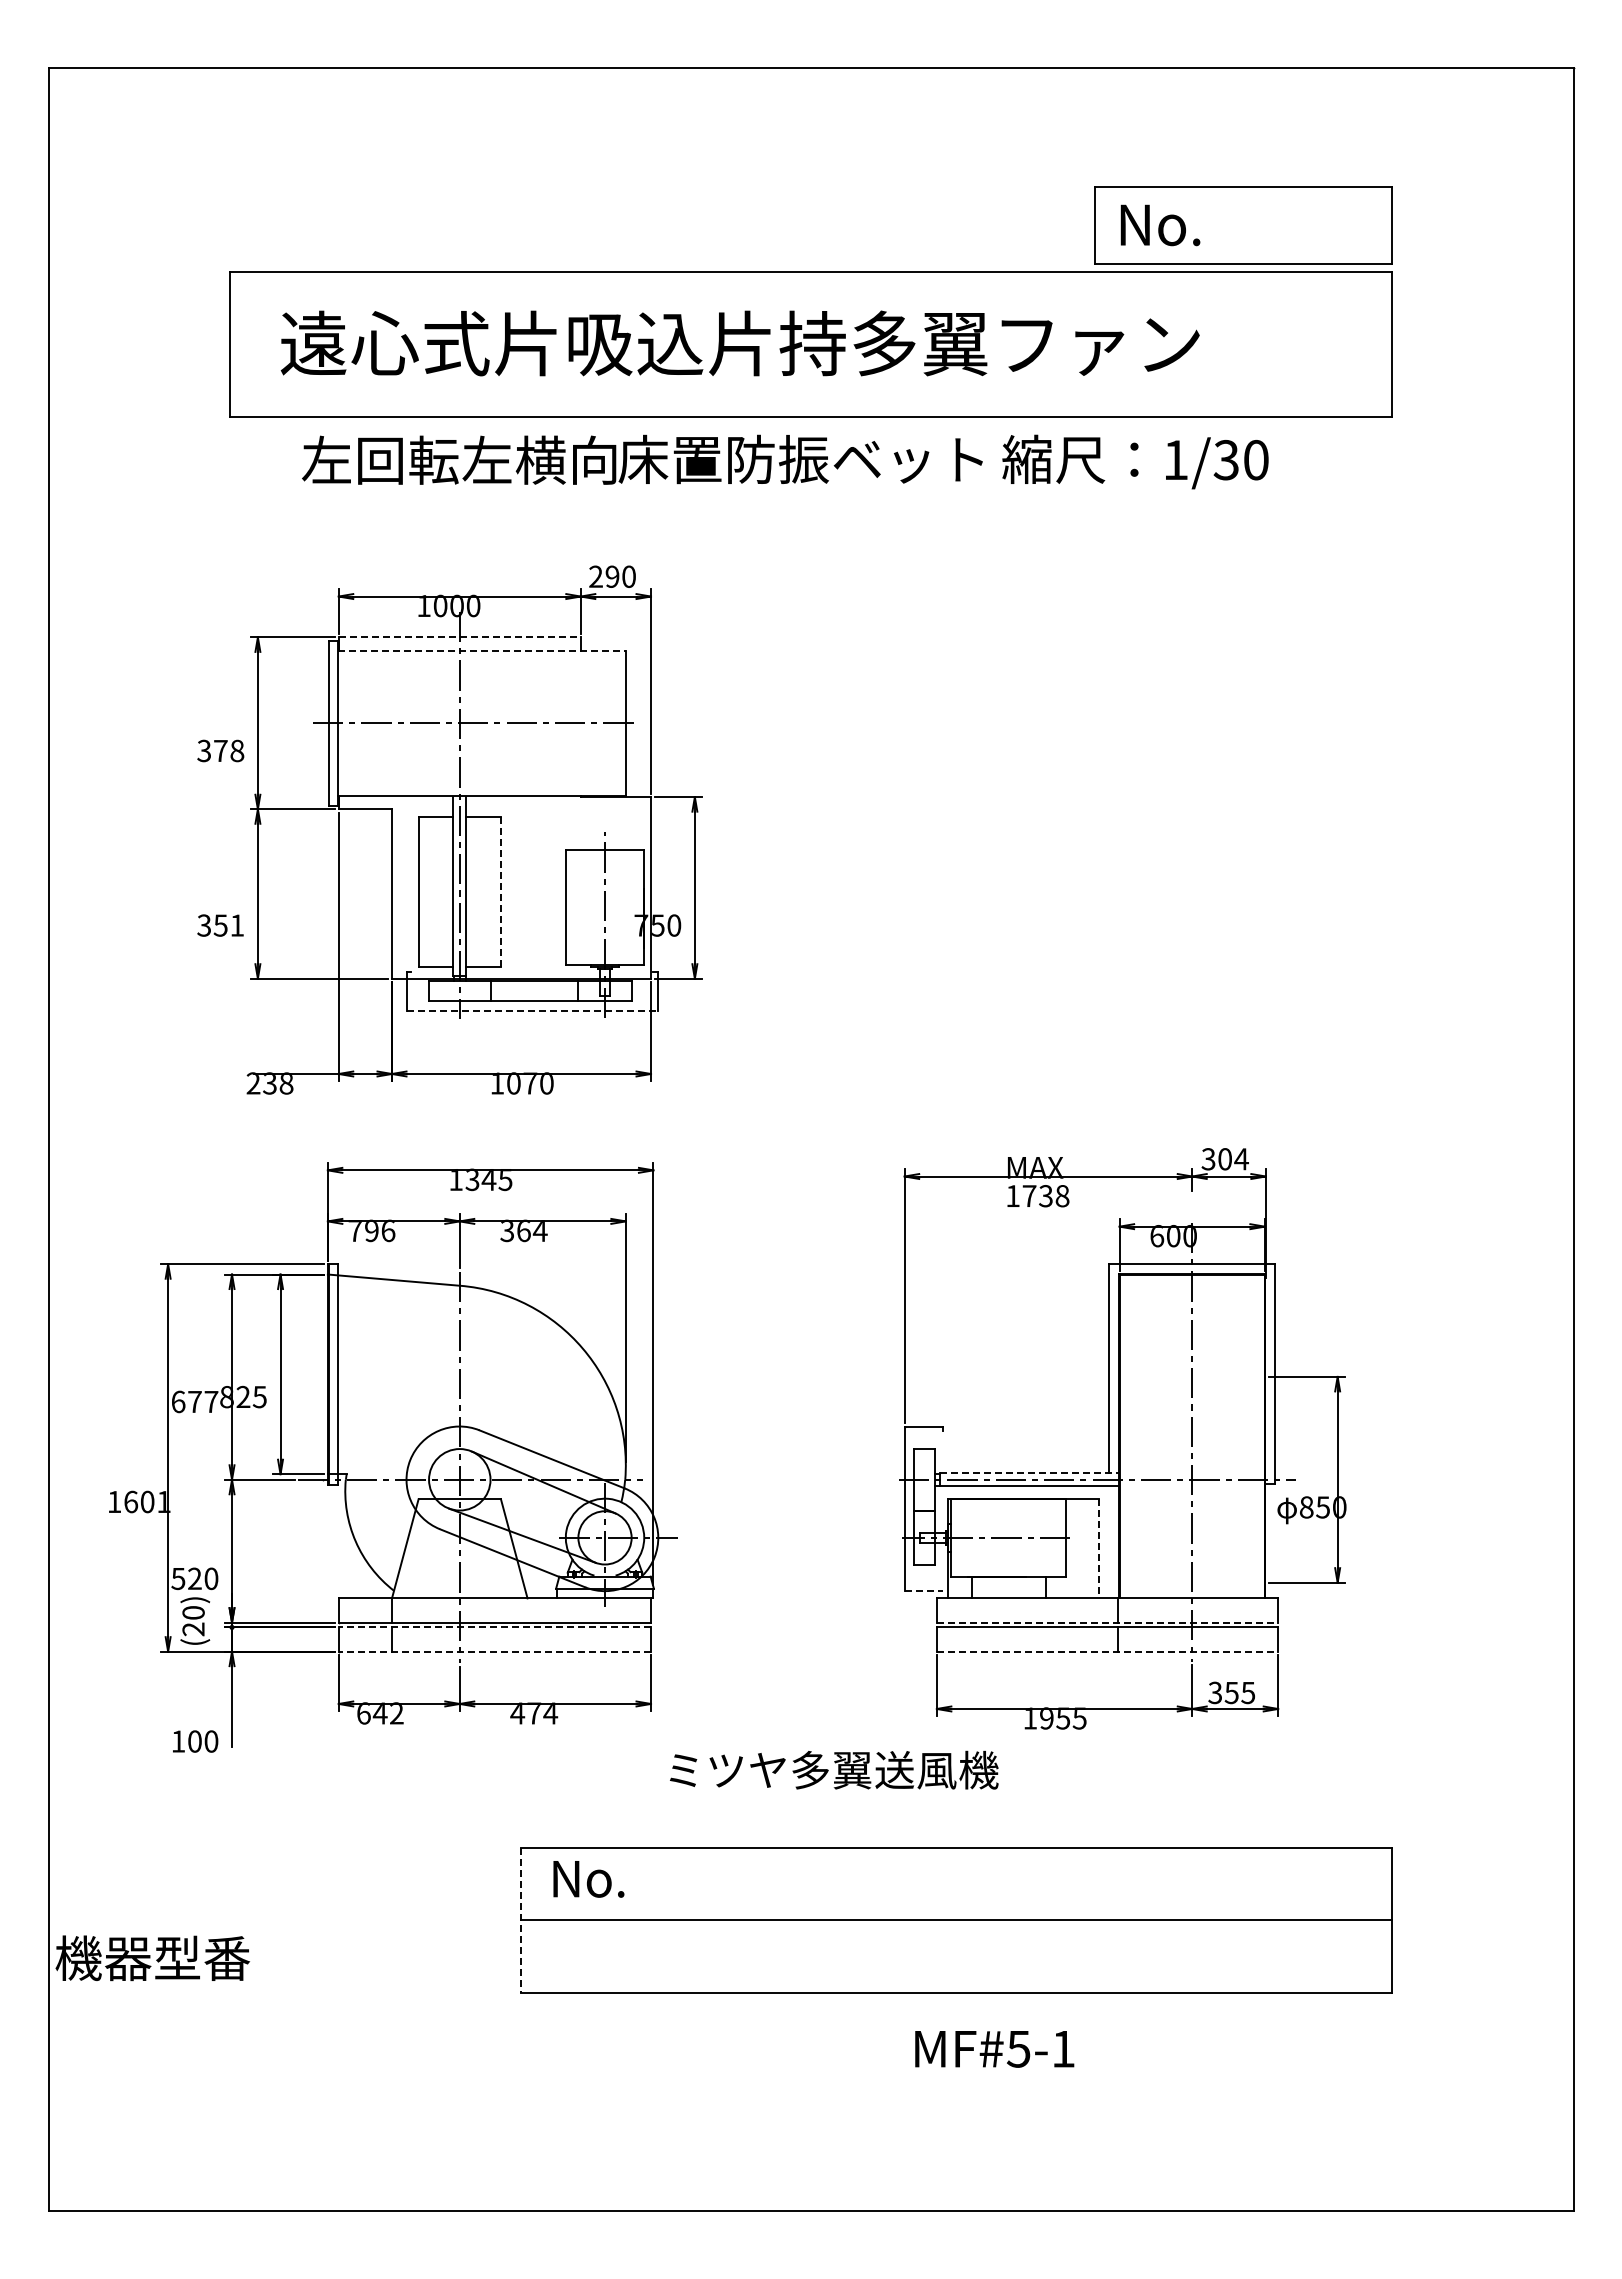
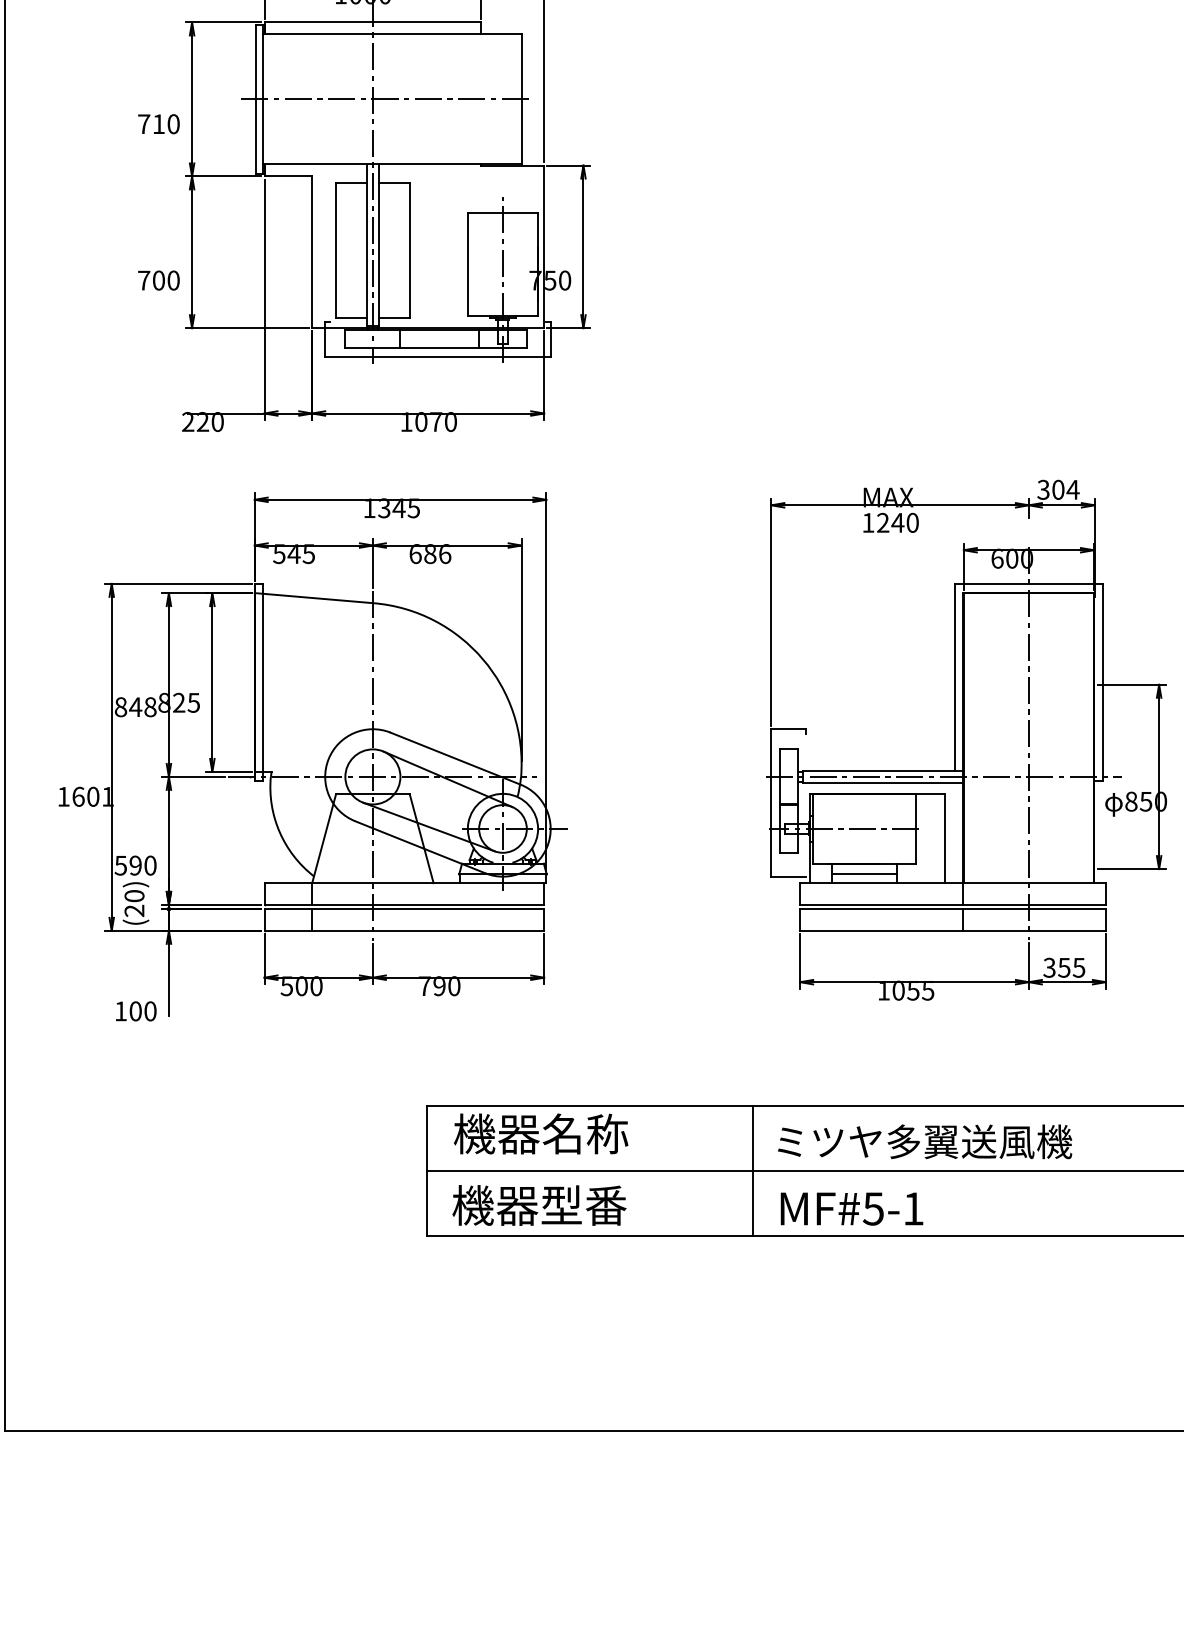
line: (460, 637) -> (373, 22), dashed -> solid
line: (482, 650) -> (393, 34), dashed -> solid
text: (220, 750) -> (158, 123), 378 -> 710
line: (500, 892) -> (409, 250), dashed -> solid
text: (220, 925) -> (158, 280), 351 -> 700
line: (532, 1010) -> (438, 356), dashed -> solid
text: (278, 1083) -> (210, 422), 238 -> 220
text: (1045, 1196) -> (897, 523), 1738 -> 1240
text: (371, 1230) -> (293, 553), 796 -> 545
text: (523, 1230) -> (429, 553), 364 -> 686
text: (194, 1401) -> (135, 706), 677 -> 848
line: (1029, 1473) -> (883, 771), dashed -> solid
line: (1098, 1548) -> (944, 838), dashed -> solid
text: (194, 1579) -> (135, 866), 520 -> 590
line: (1008, 1588) -> (864, 874), added
line: (924, 1591) -> (789, 876), dashed -> solid
line: (1107, 1622) -> (953, 904), dashed -> solid
line: (494, 1627) -> (404, 909), dashed -> solid
line: (494, 1651) -> (404, 930), dashed -> solid
line: (1107, 1651) -> (953, 930), dashed -> solid
text: (379, 1713) -> (301, 986), 642 -> 500
text: (534, 1713) -> (439, 986), 474 -> 790
text: (1046, 1718) -> (898, 990), 1955 -> 1055
text: (834, 1769) -> (925, 1141), moved
text: (647, 1878) -> (541, 1134), No. -> 機器名称
line: (883, 1919) -> (752, 1170), added
line: (520, 1920) -> (427, 1171), dashed -> solid
text: (152, 1958) -> (539, 1205), moved
text: (994, 2049) -> (851, 1209), moved

